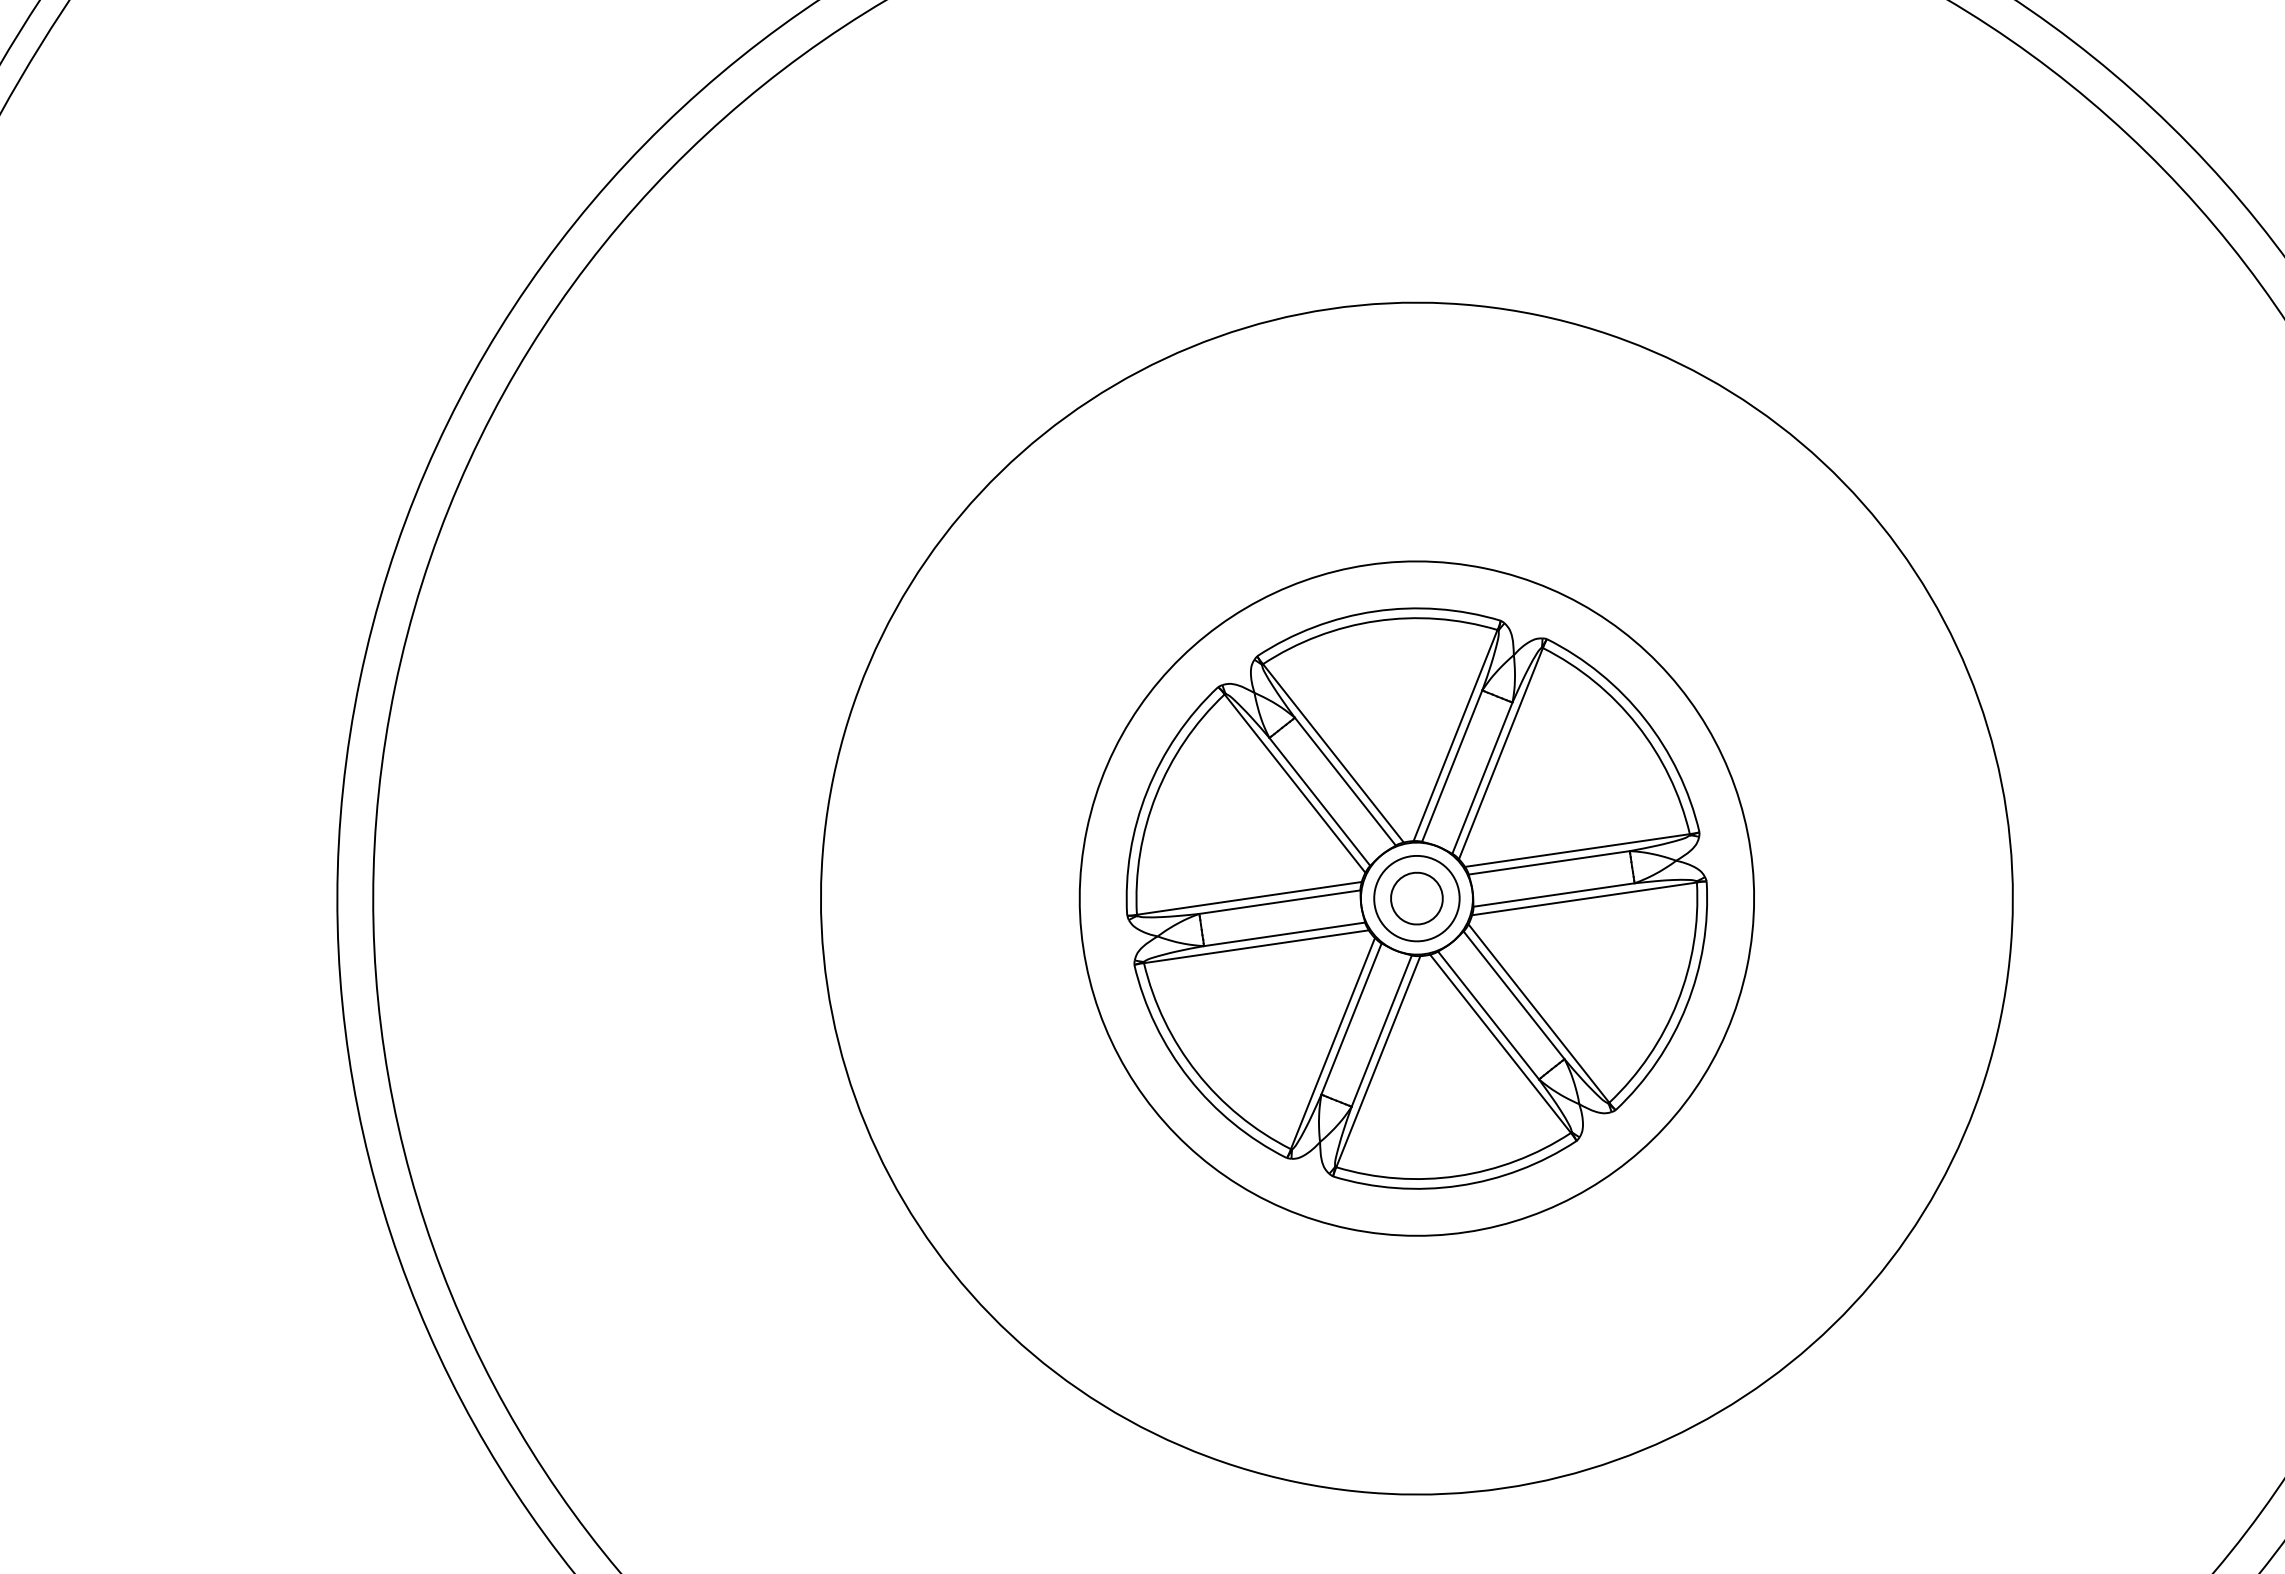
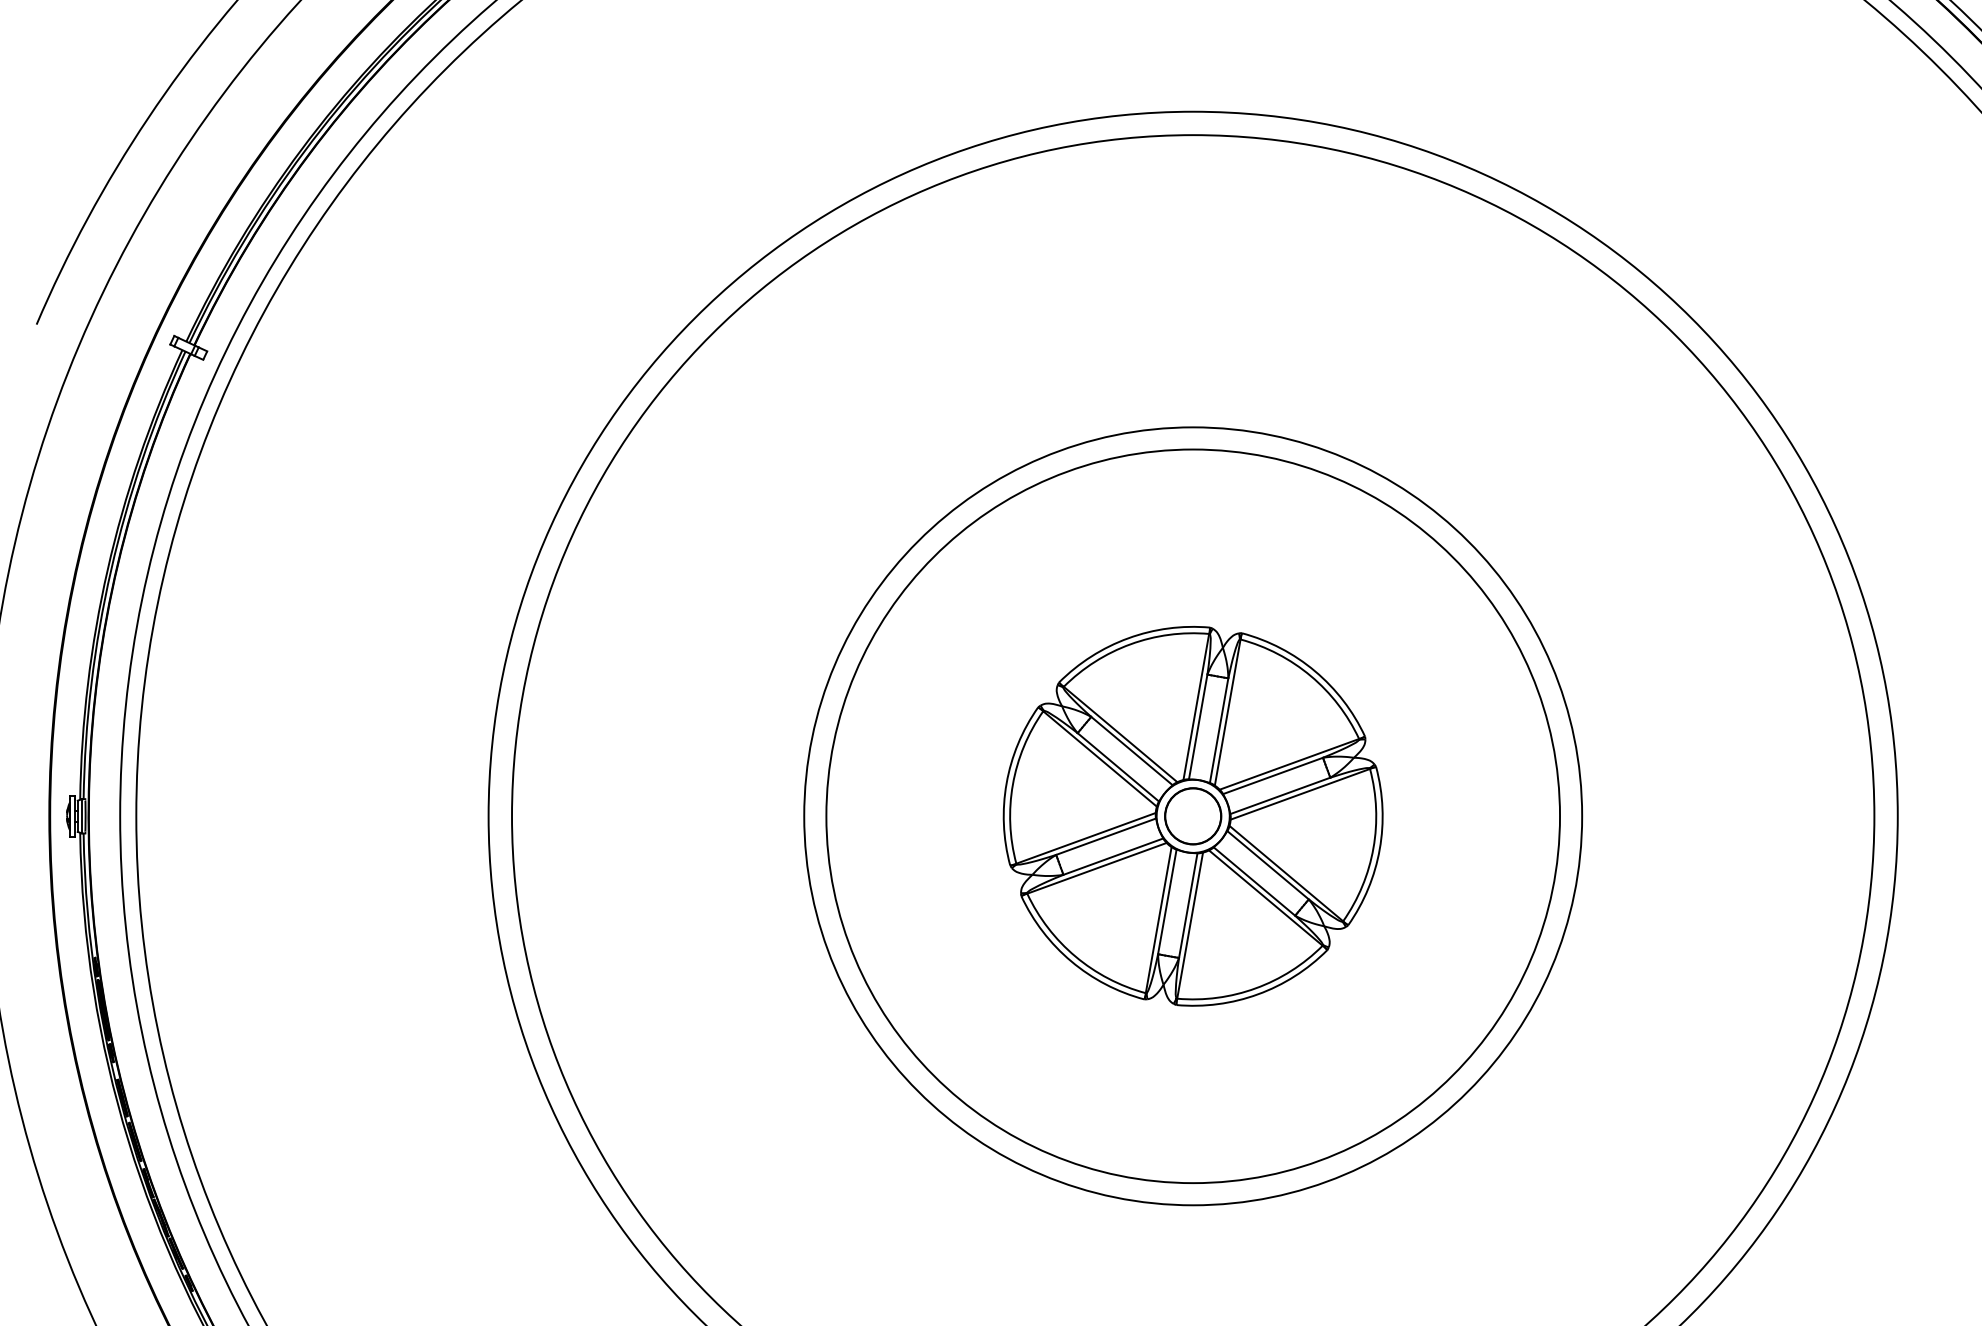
circle: (1417, 898) -> (1193, 816), size x1.67
circle: (1417, 898) -> (1193, 816), size x1.67

